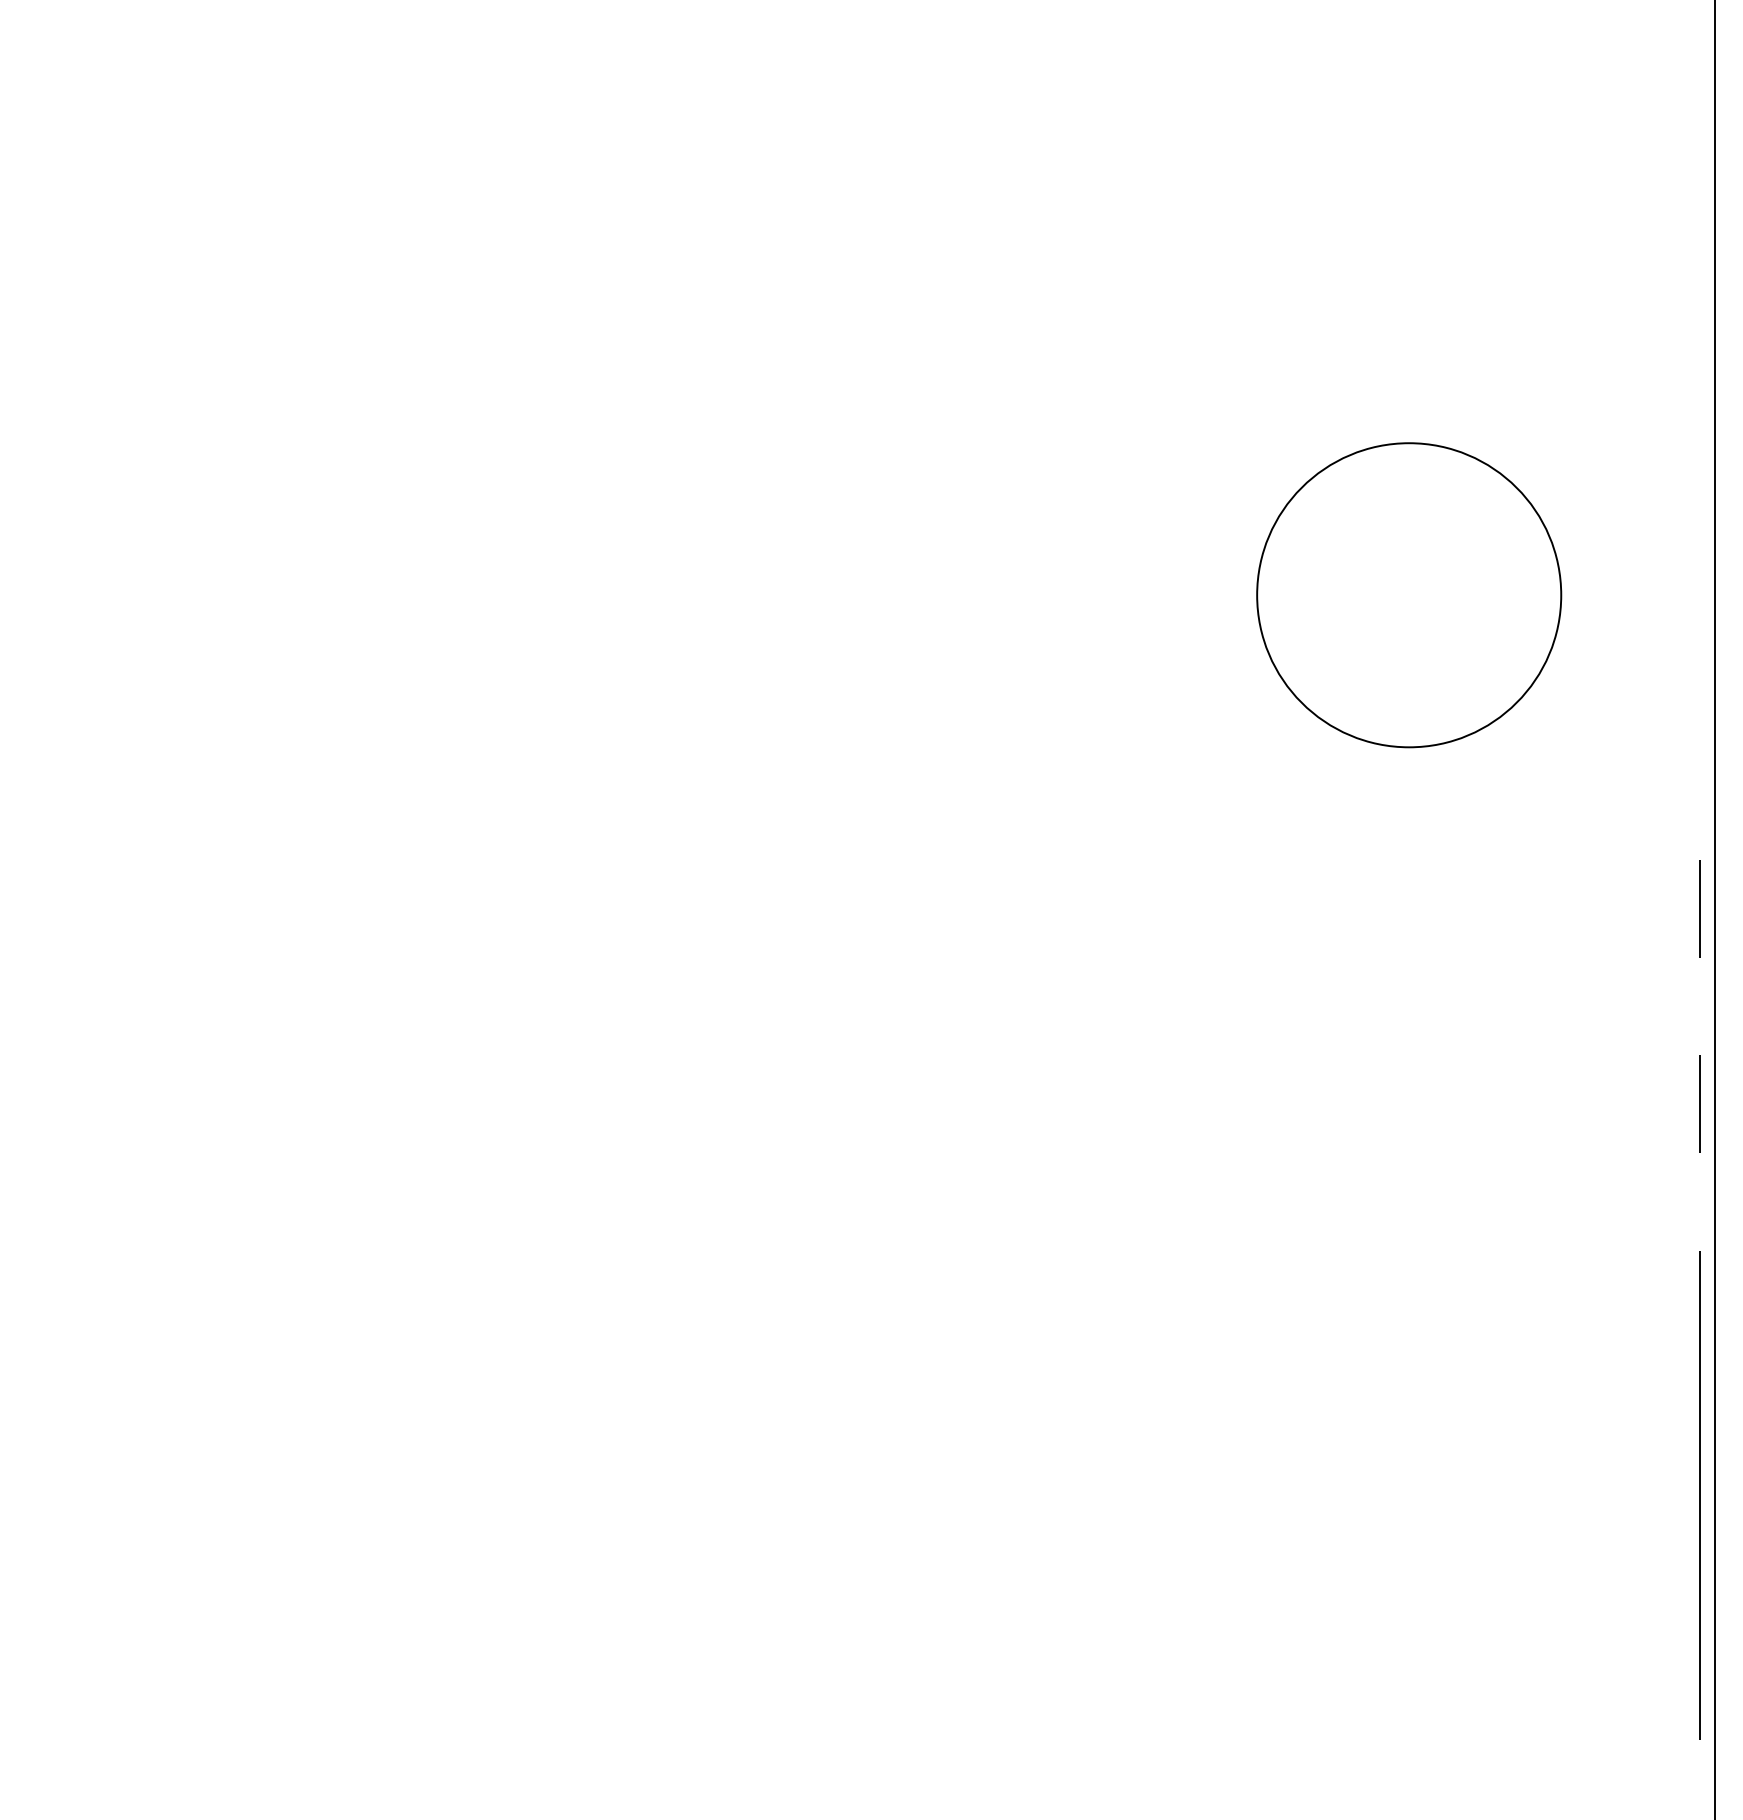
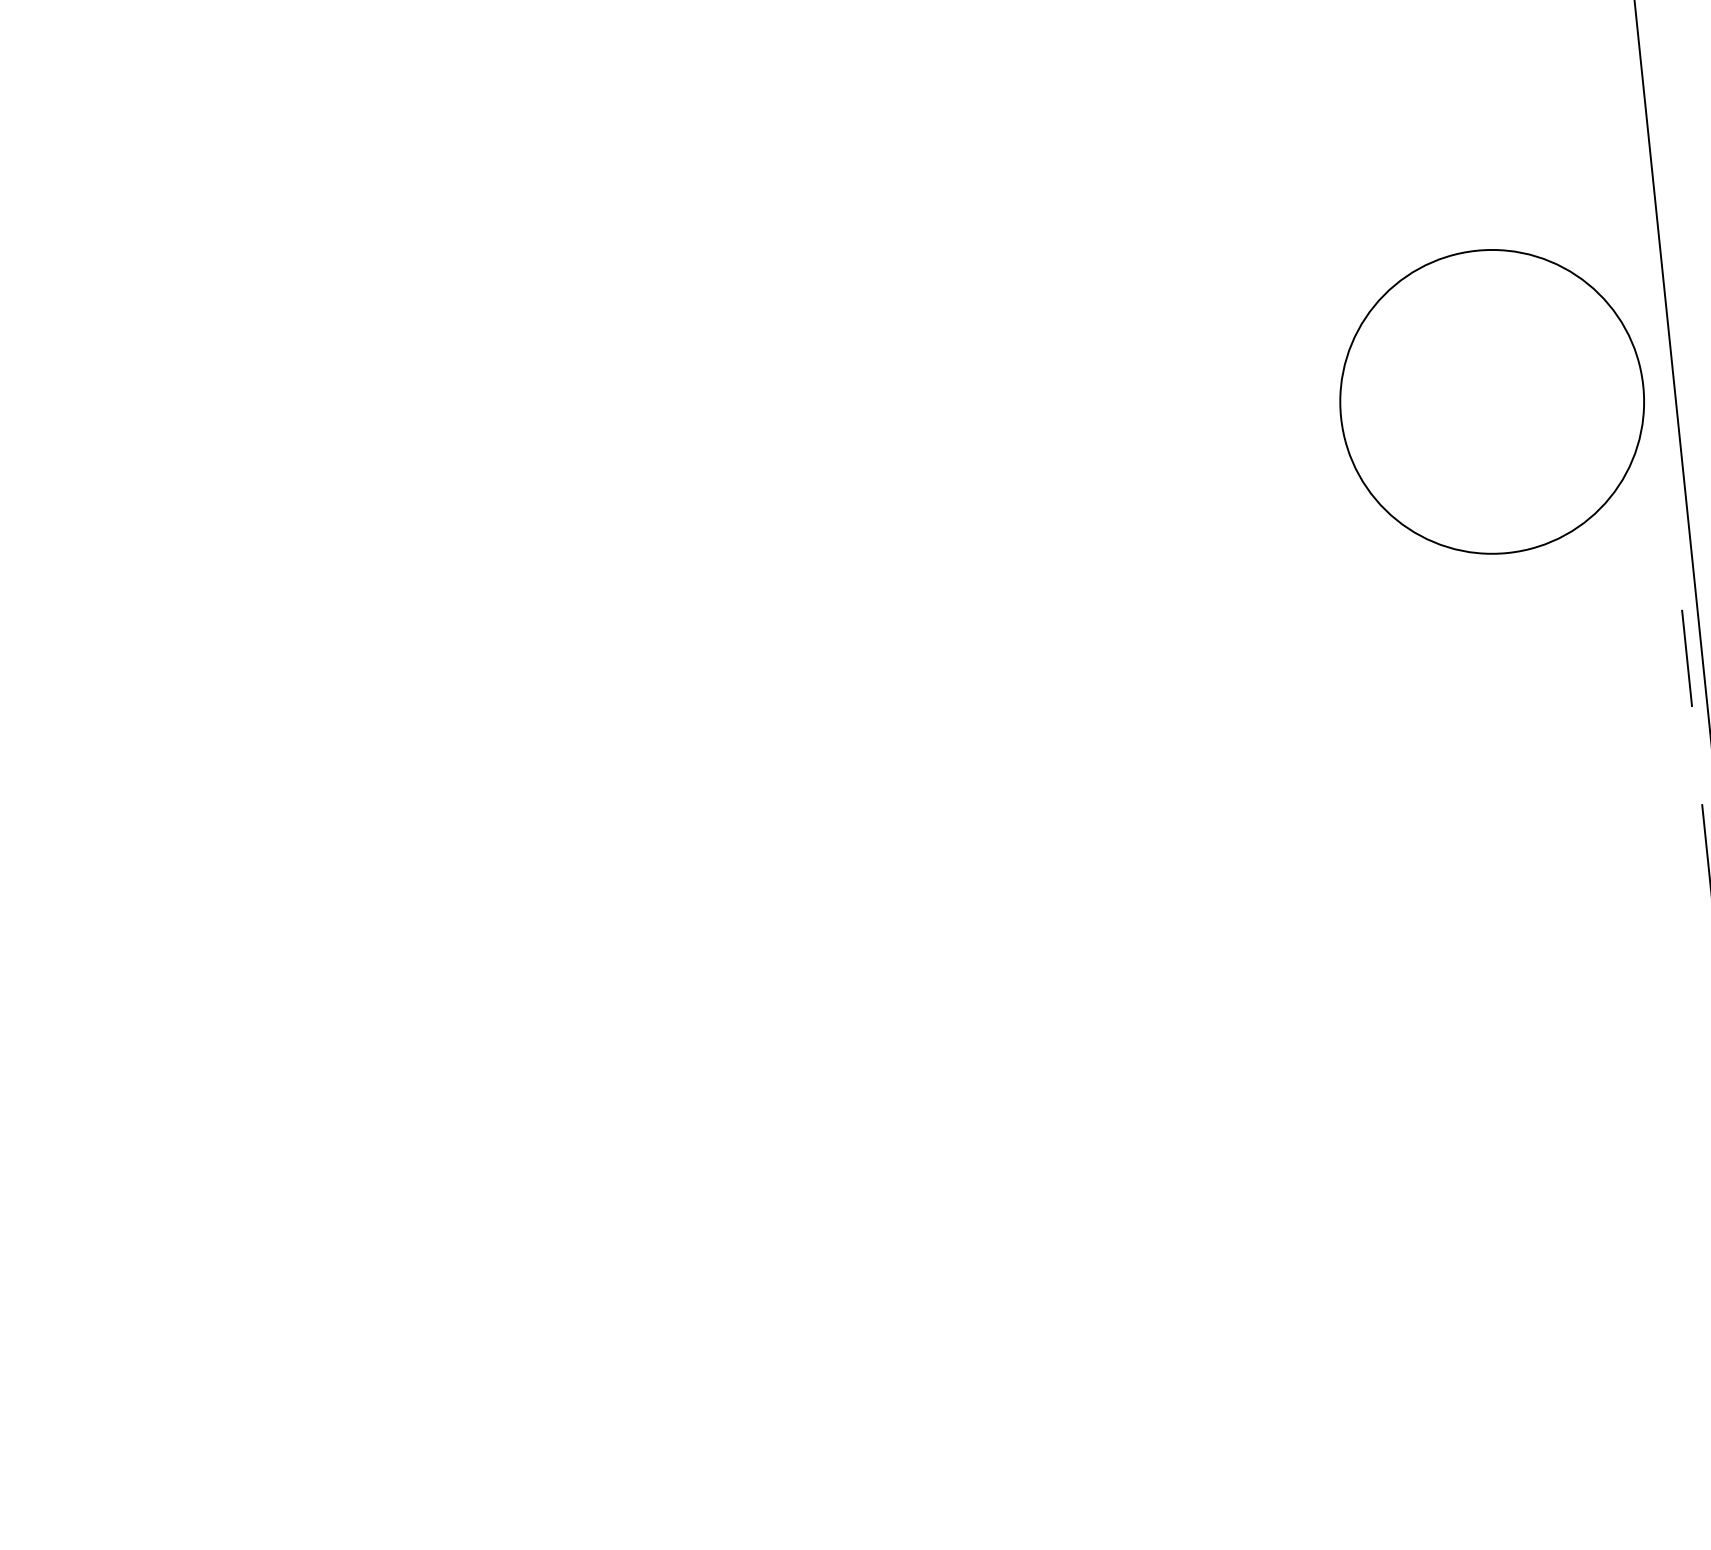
circle: (1409, 595) -> (1492, 402), moved

